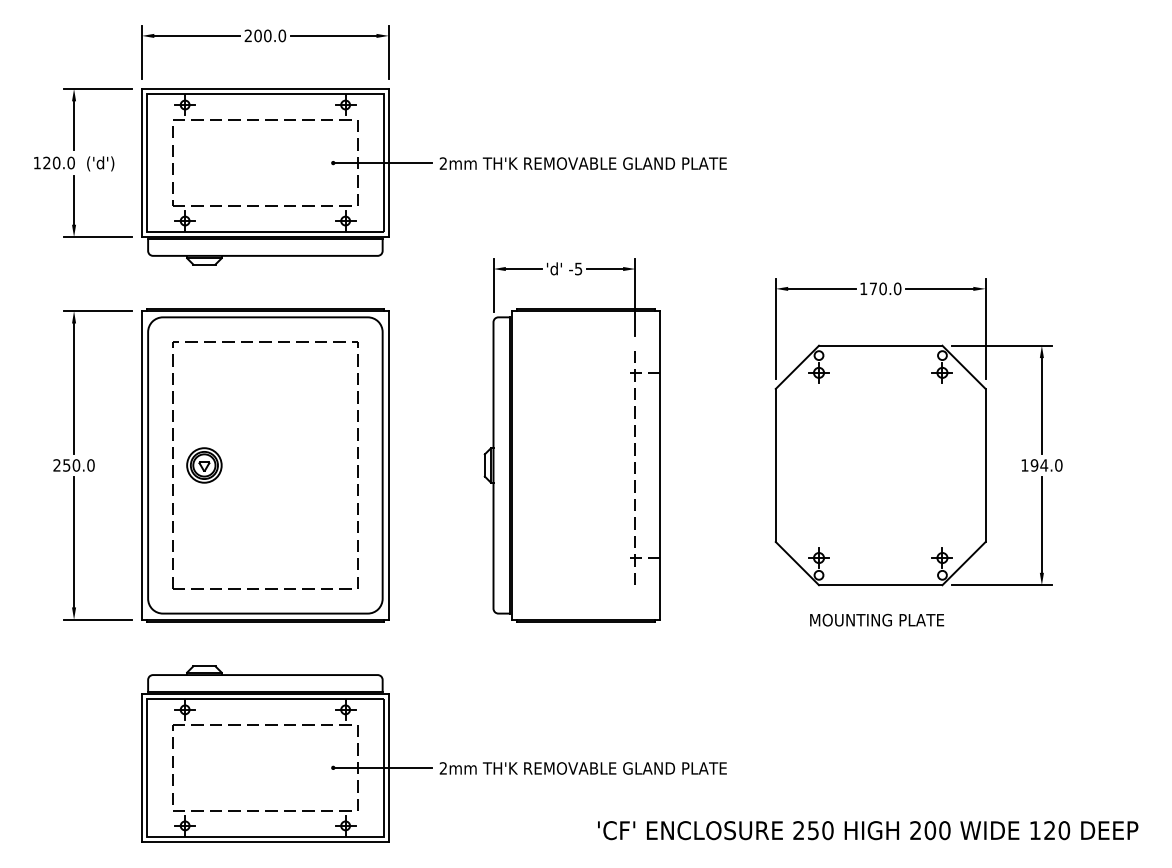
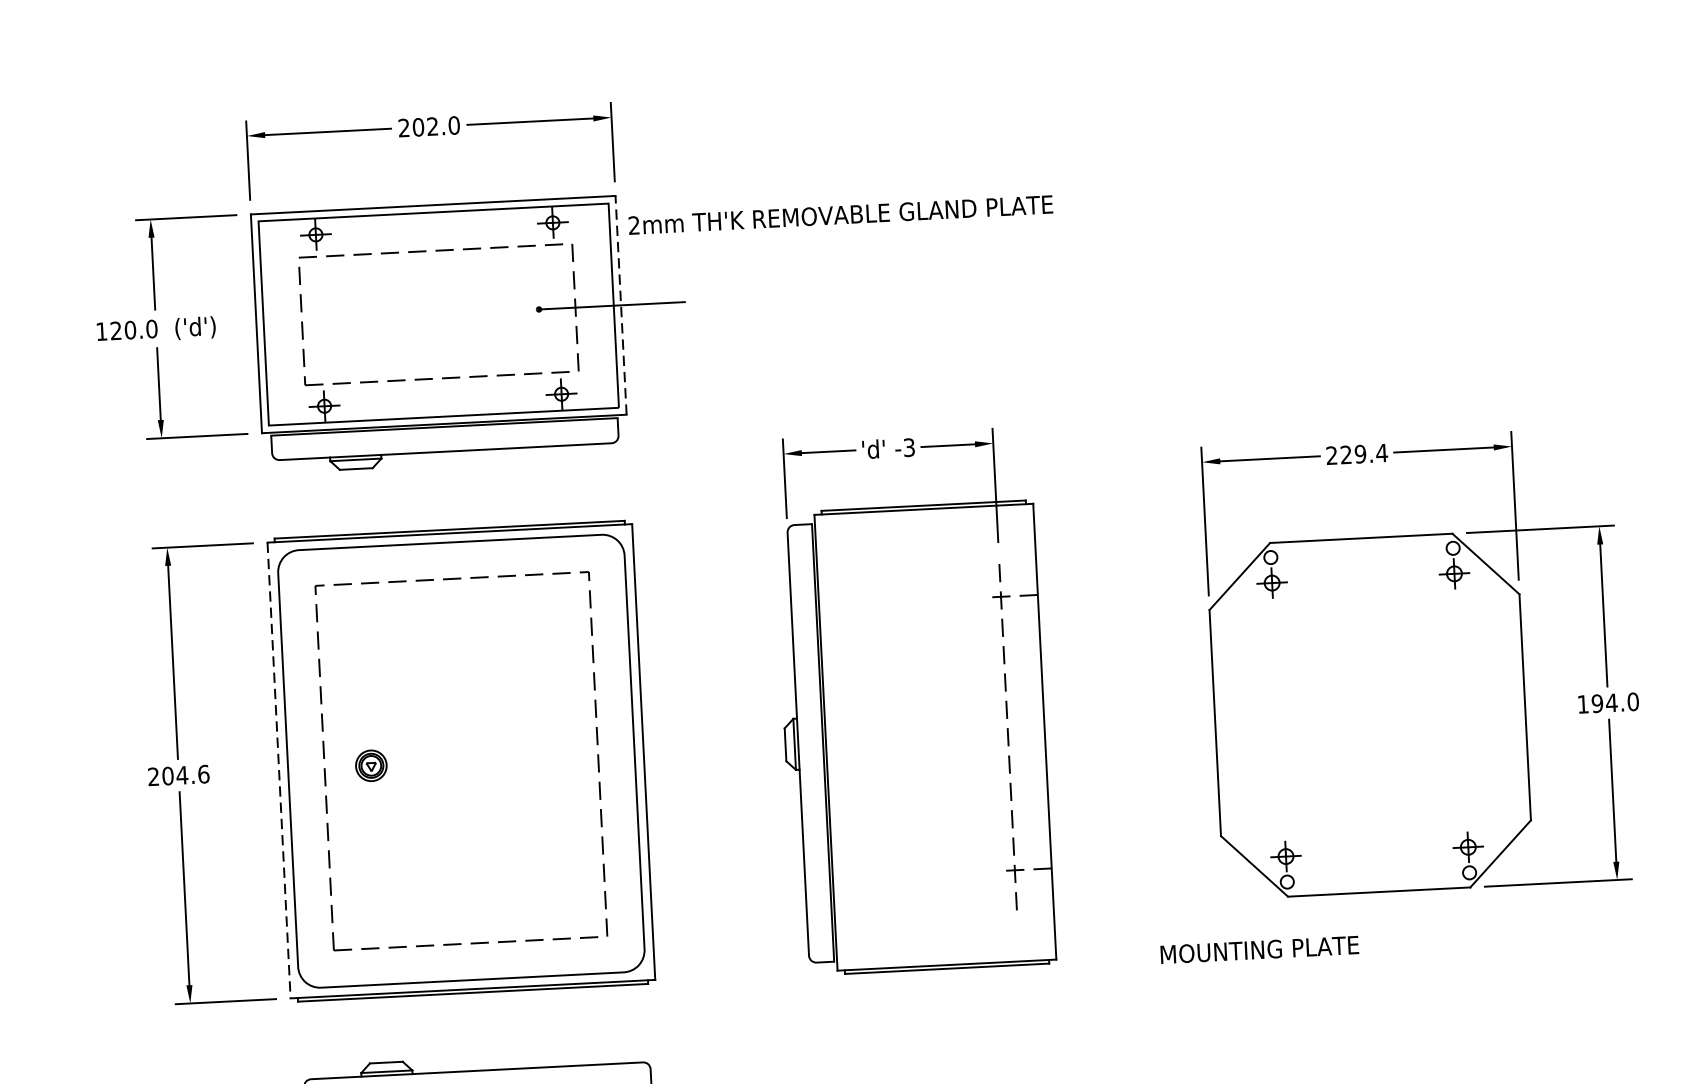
text: (267, 35) -> (432, 126), 200.0 -> 202.0
line: (388, 162) -> (620, 304), solid -> dashed
text: (582, 163) -> (839, 214), moved
text: (578, 268) -> (909, 446), -5 -> -3
text: (880, 288) -> (1356, 453), 170.0 -> 229.4
text: (78, 465) -> (185, 775), 250.0 -> 204.6
line: (141, 465) -> (278, 770), solid -> dashed
part: (204, 465) -> (371, 765), size x0.6
text: (877, 619) -> (1260, 948), moved

